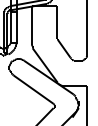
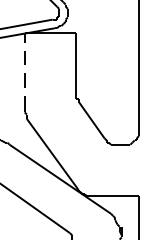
line: (31, 25) -> (24, 72), solid -> dashed

